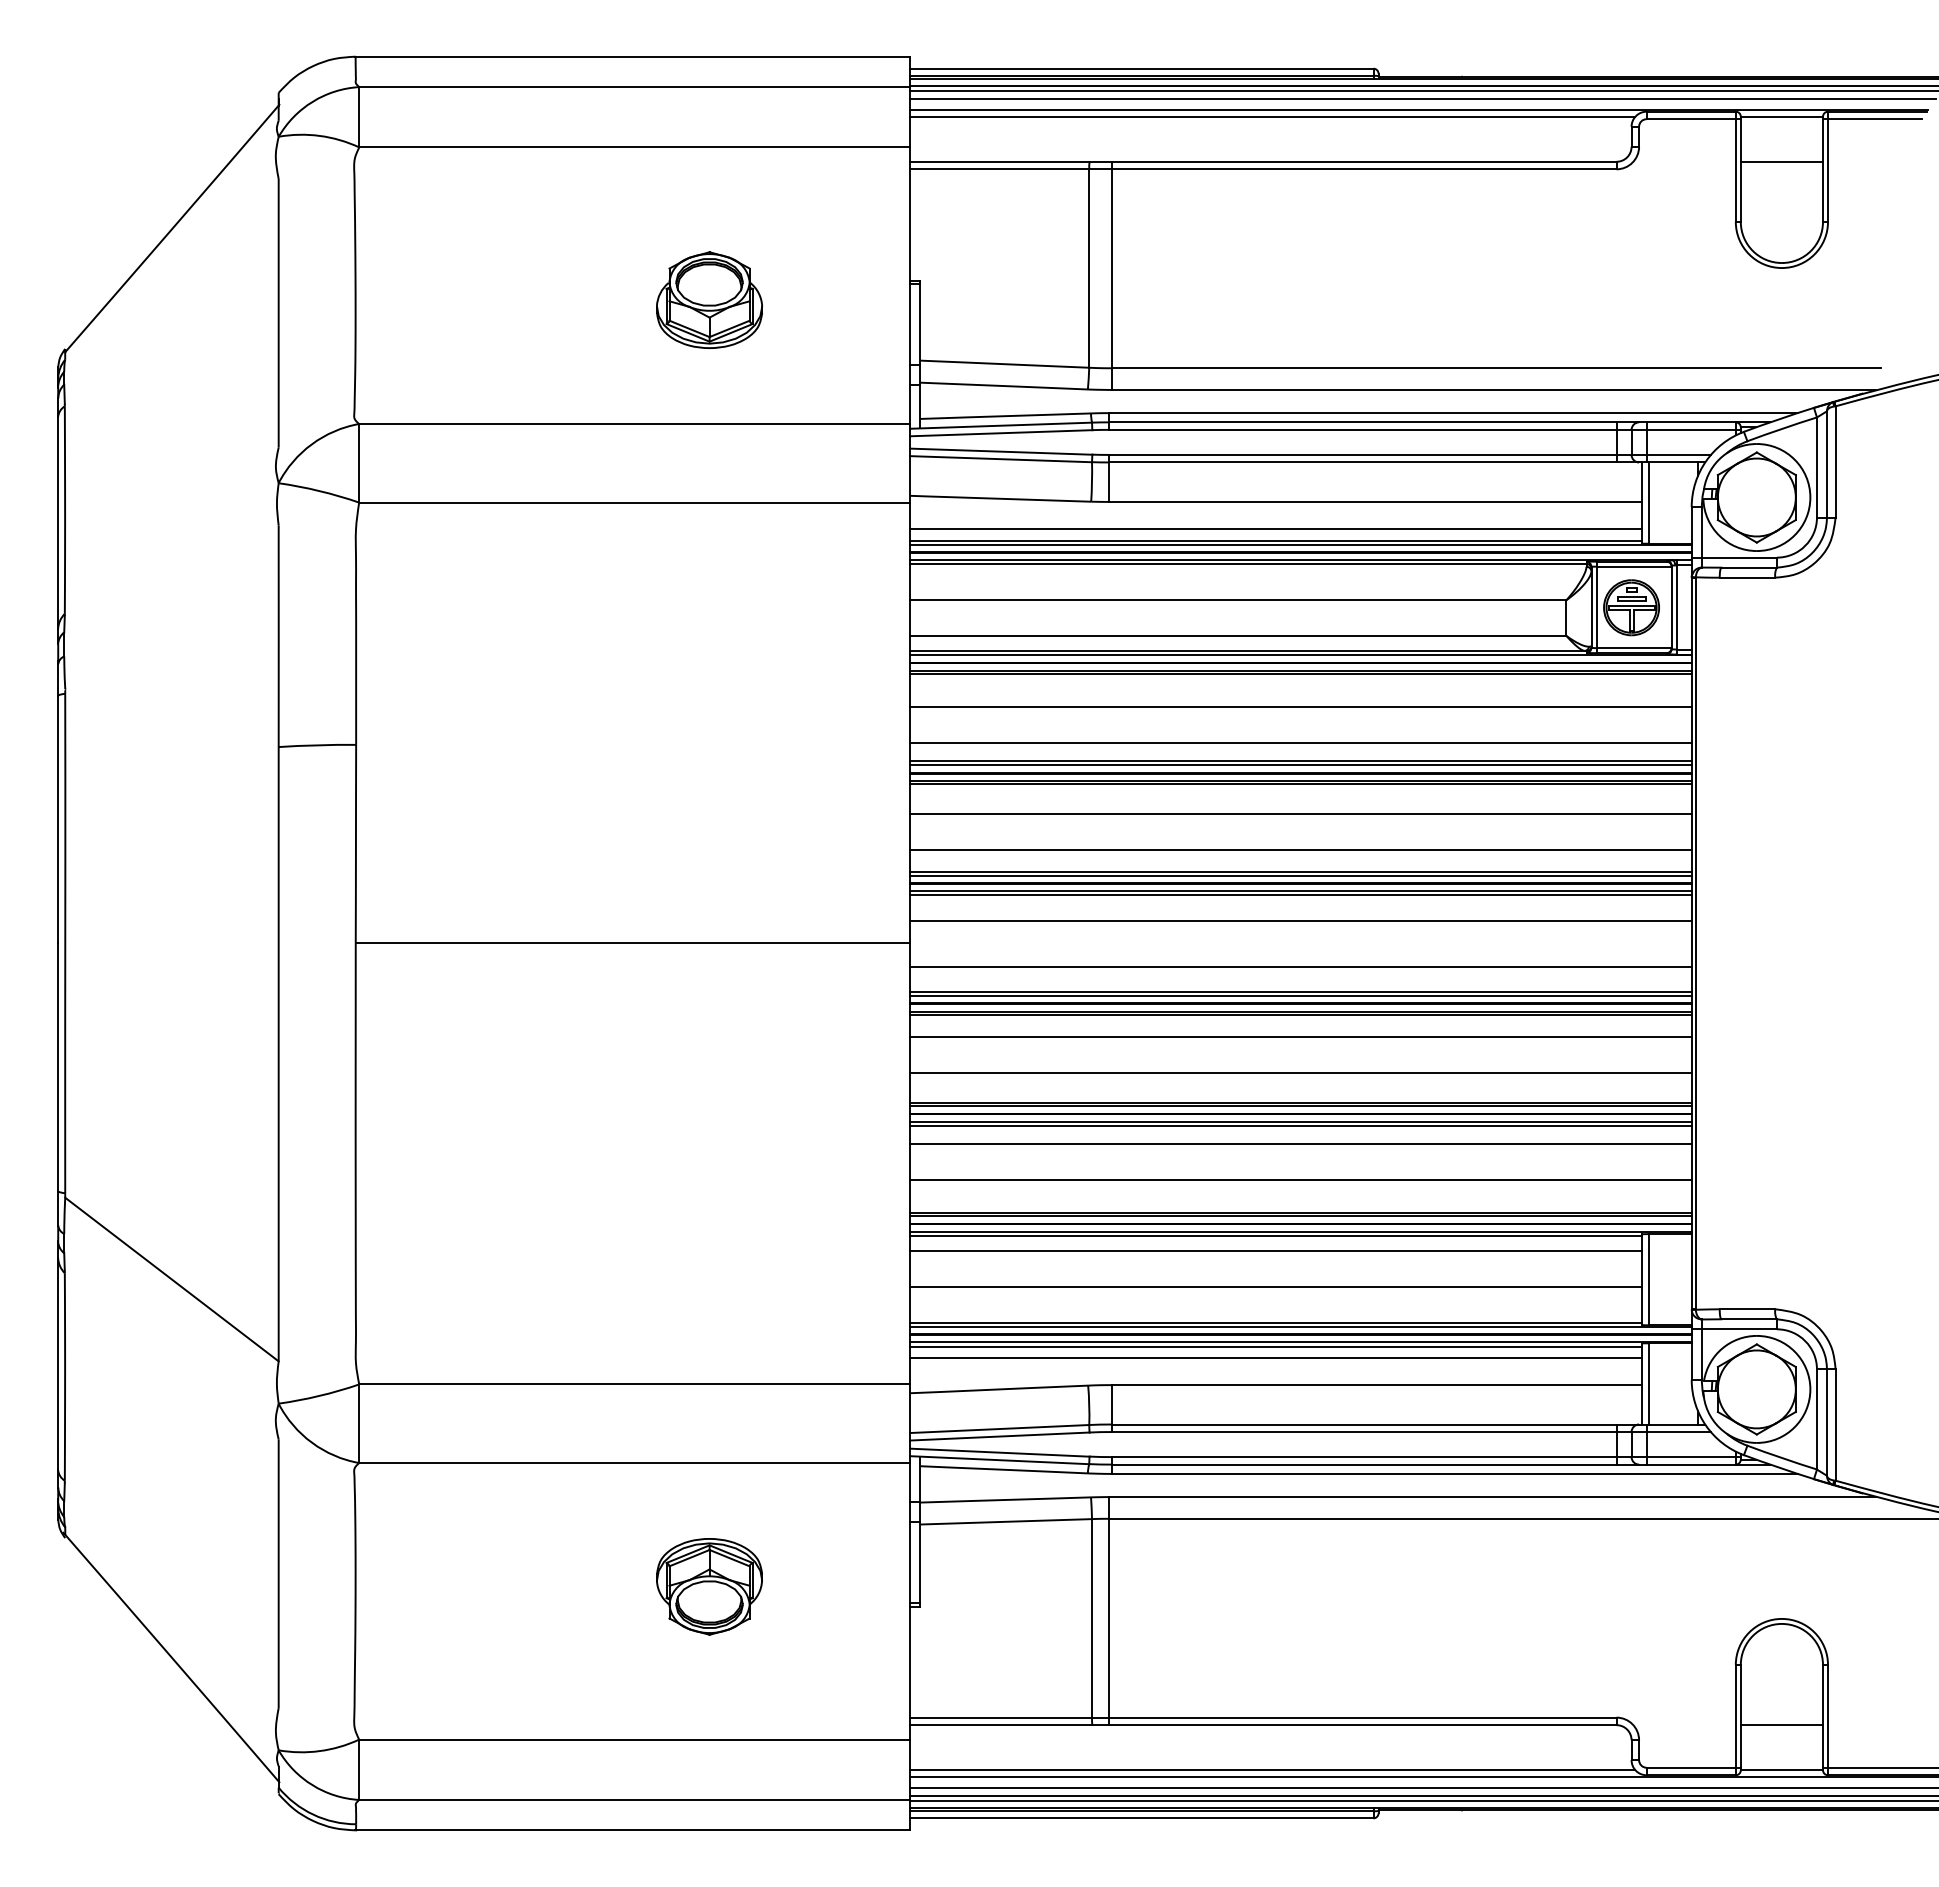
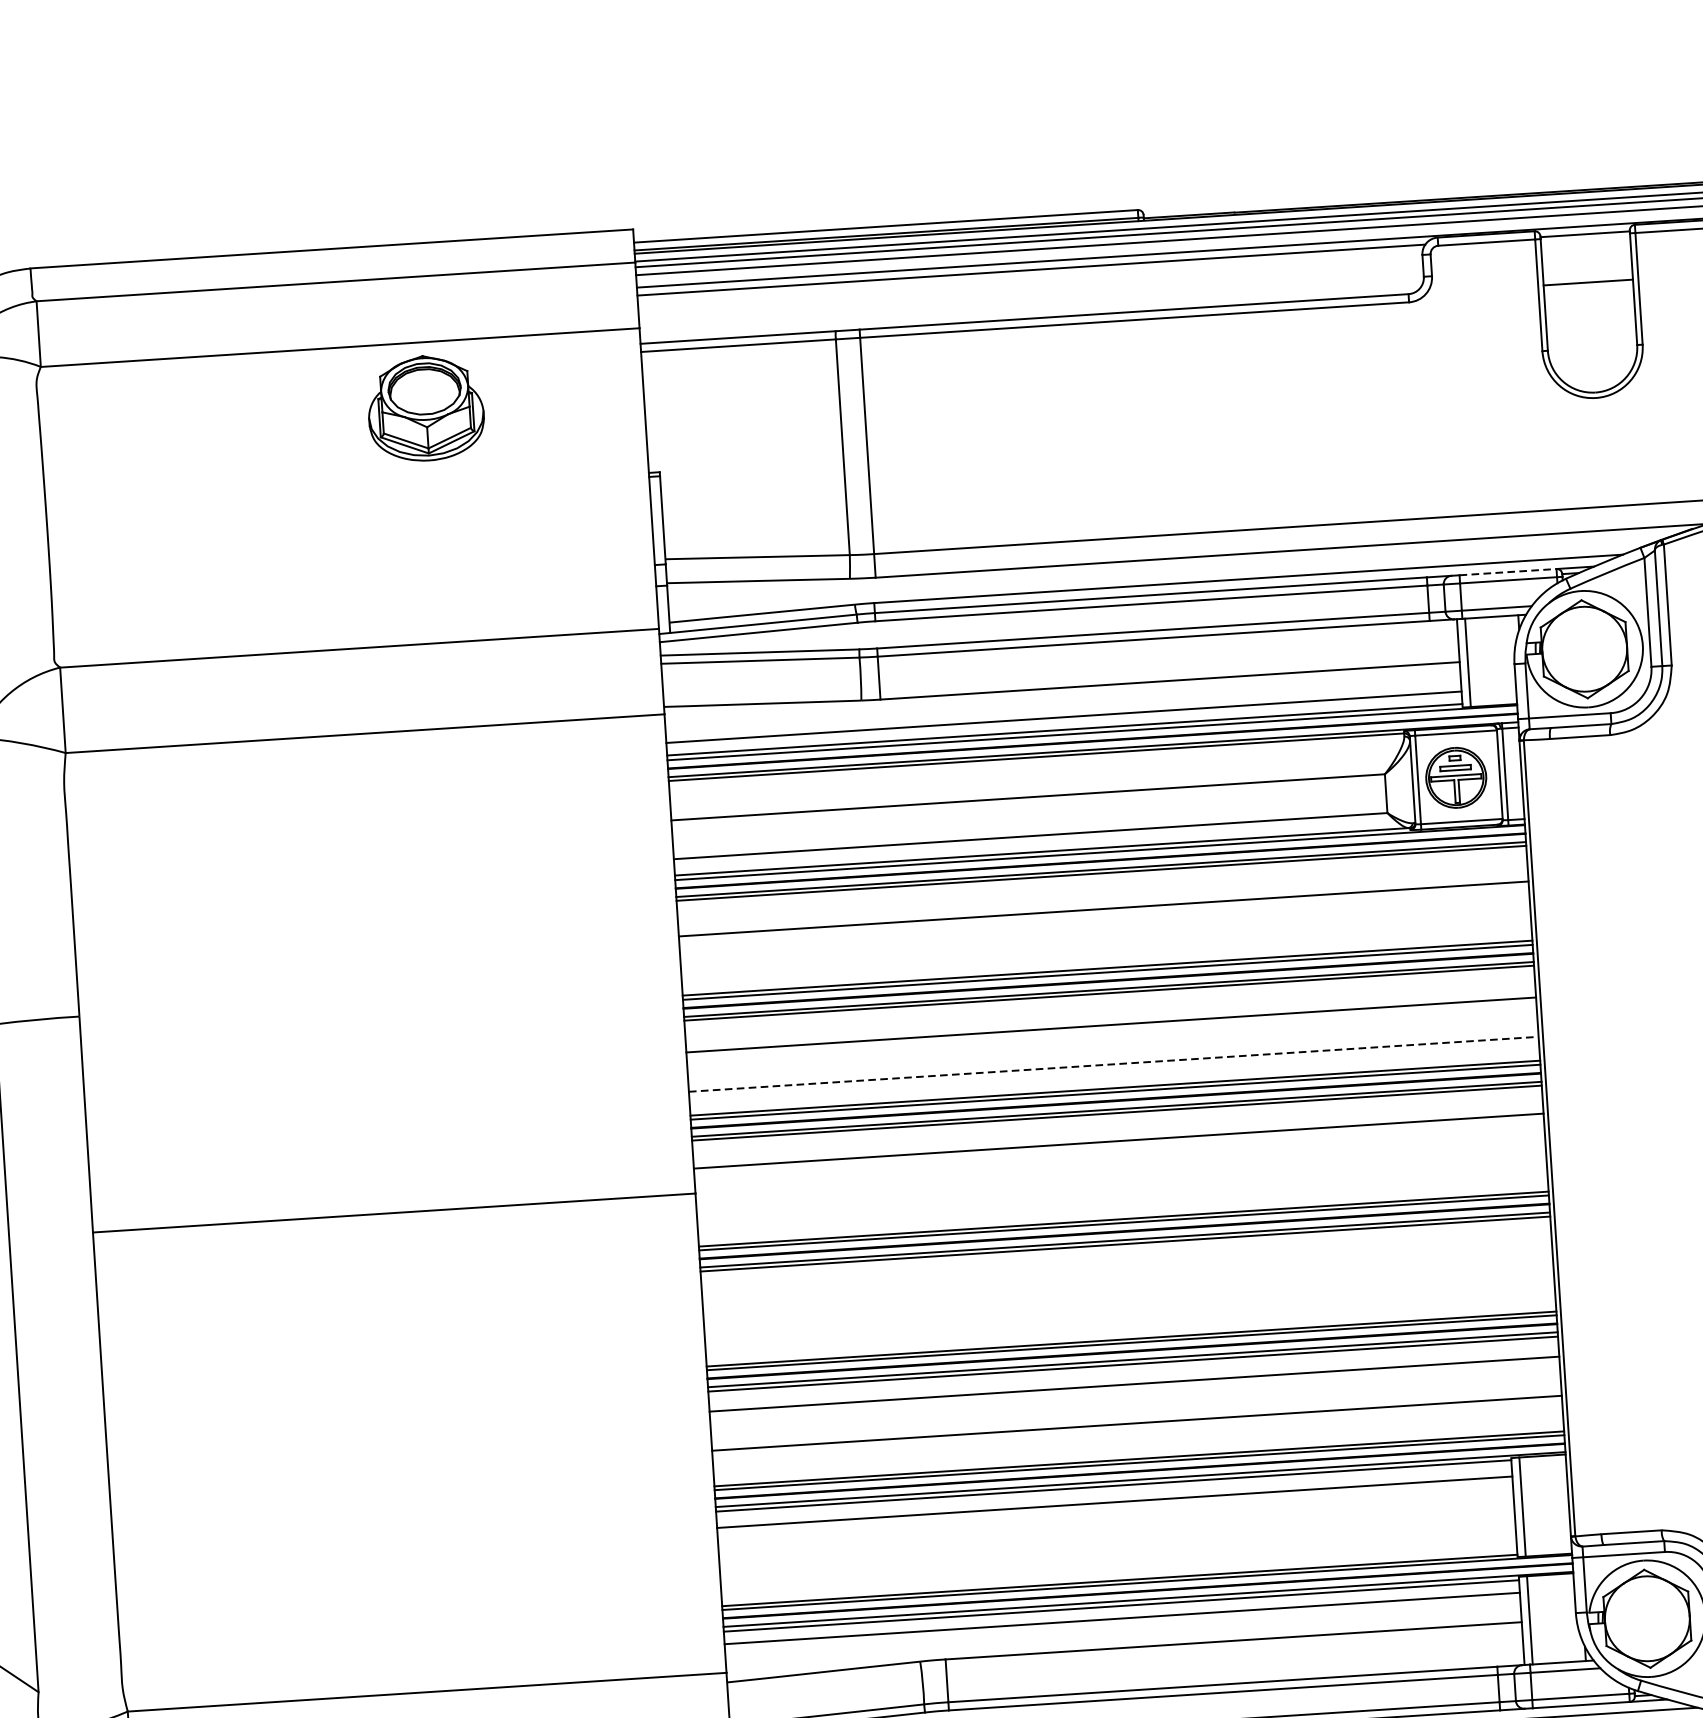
part: (709, 299) -> (425, 407), moved
line: (1691, 422) -> (1508, 572), solid -> dashed
line: (1300, 742) -> (1105, 947), removed
line: (1300, 849) -> (1113, 1063), solid -> dashed
line: (1300, 966) -> (1121, 1191), removed
line: (1300, 1037) -> (1126, 1268), removed
line: (1300, 1073) -> (1129, 1307), removed
line: (1275, 1286) -> (1116, 1540), removed

